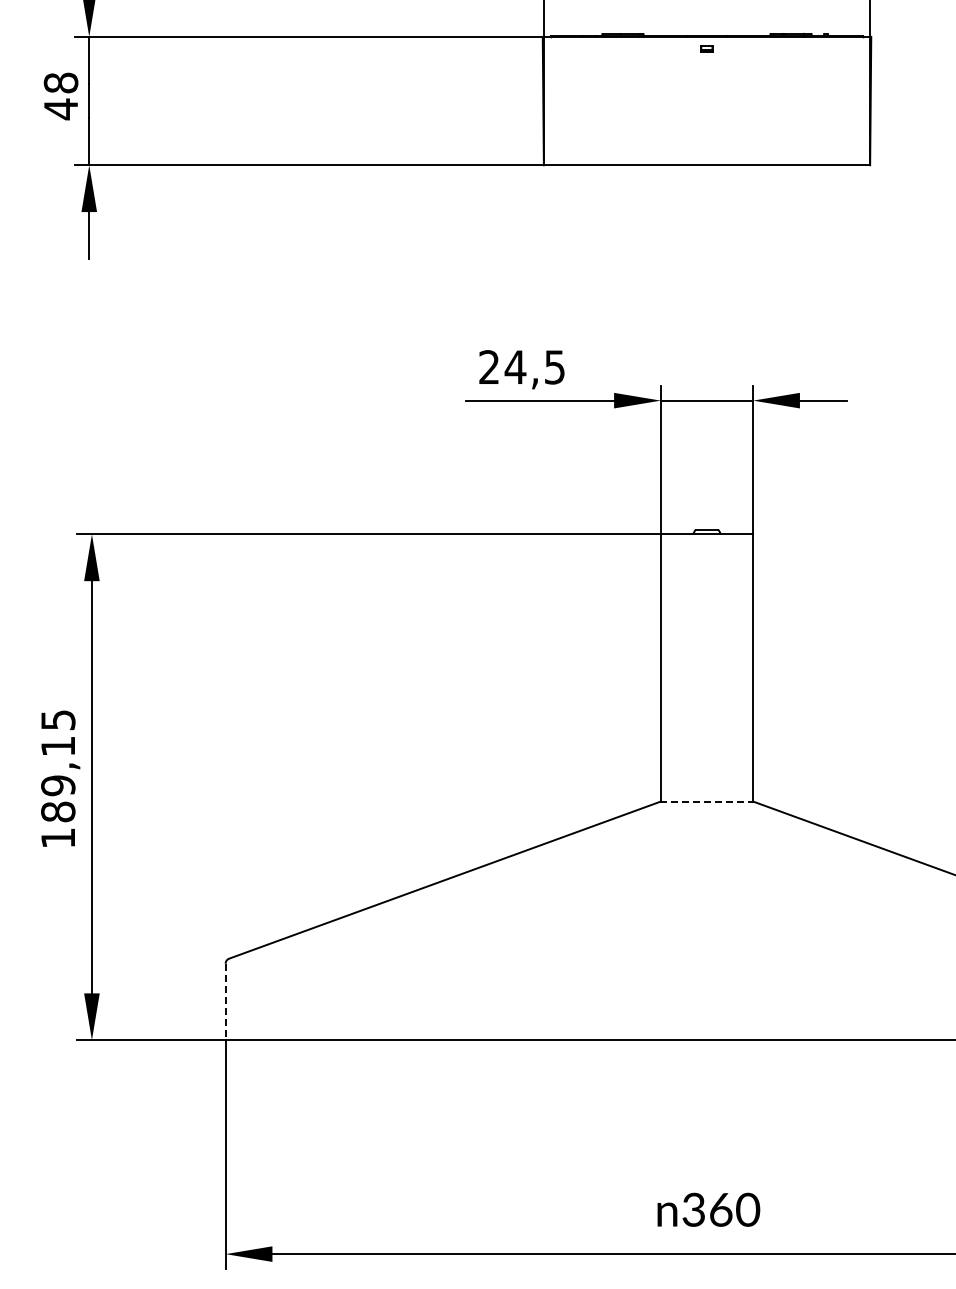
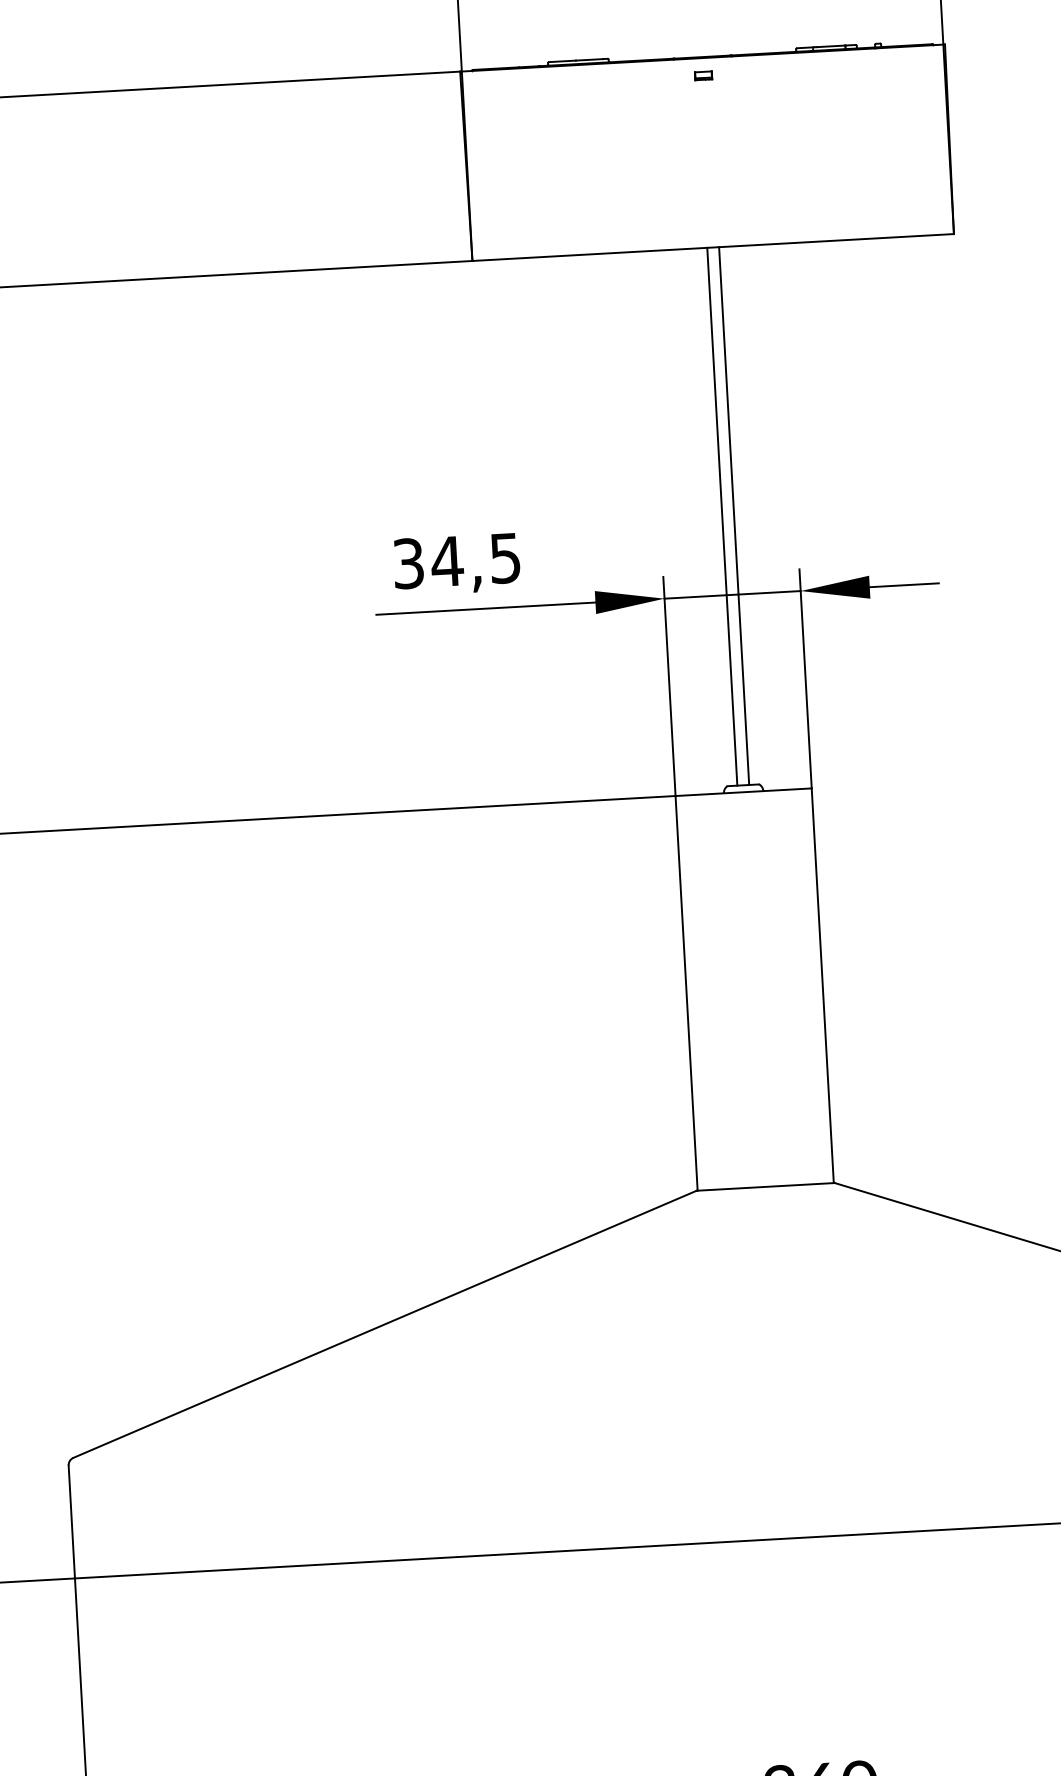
line: (703, 347) -> (723, 516), added
line: (711, 347) -> (734, 516), added
text: (489, 367) -> (408, 563), 24,5 -> 34,5
line: (707, 801) -> (766, 1186), dashed -> solid
line: (225, 1002) -> (71, 1522), dashed -> solid

